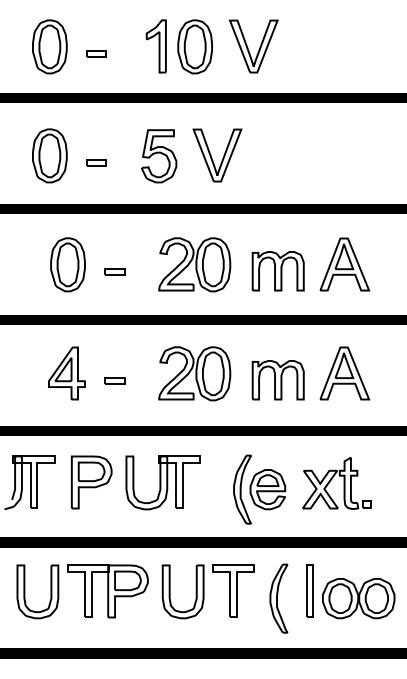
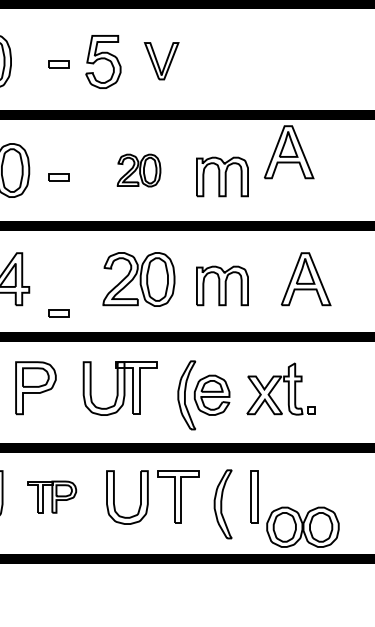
part: (217, 155) -> (161, 61), size x0.7
part: (96, 162) -> (58, 64), moved
part: (194, 264) -> (138, 170), size x0.6
part: (344, 264) -> (288, 152), moved
part: (344, 373) -> (305, 279), moved
part: (114, 380) -> (58, 313), moved
part: (162, 482) -> (119, 388), moved
part: (107, 591) -> (51, 497), size x0.6
part: (358, 598) -> (302, 527), moved

